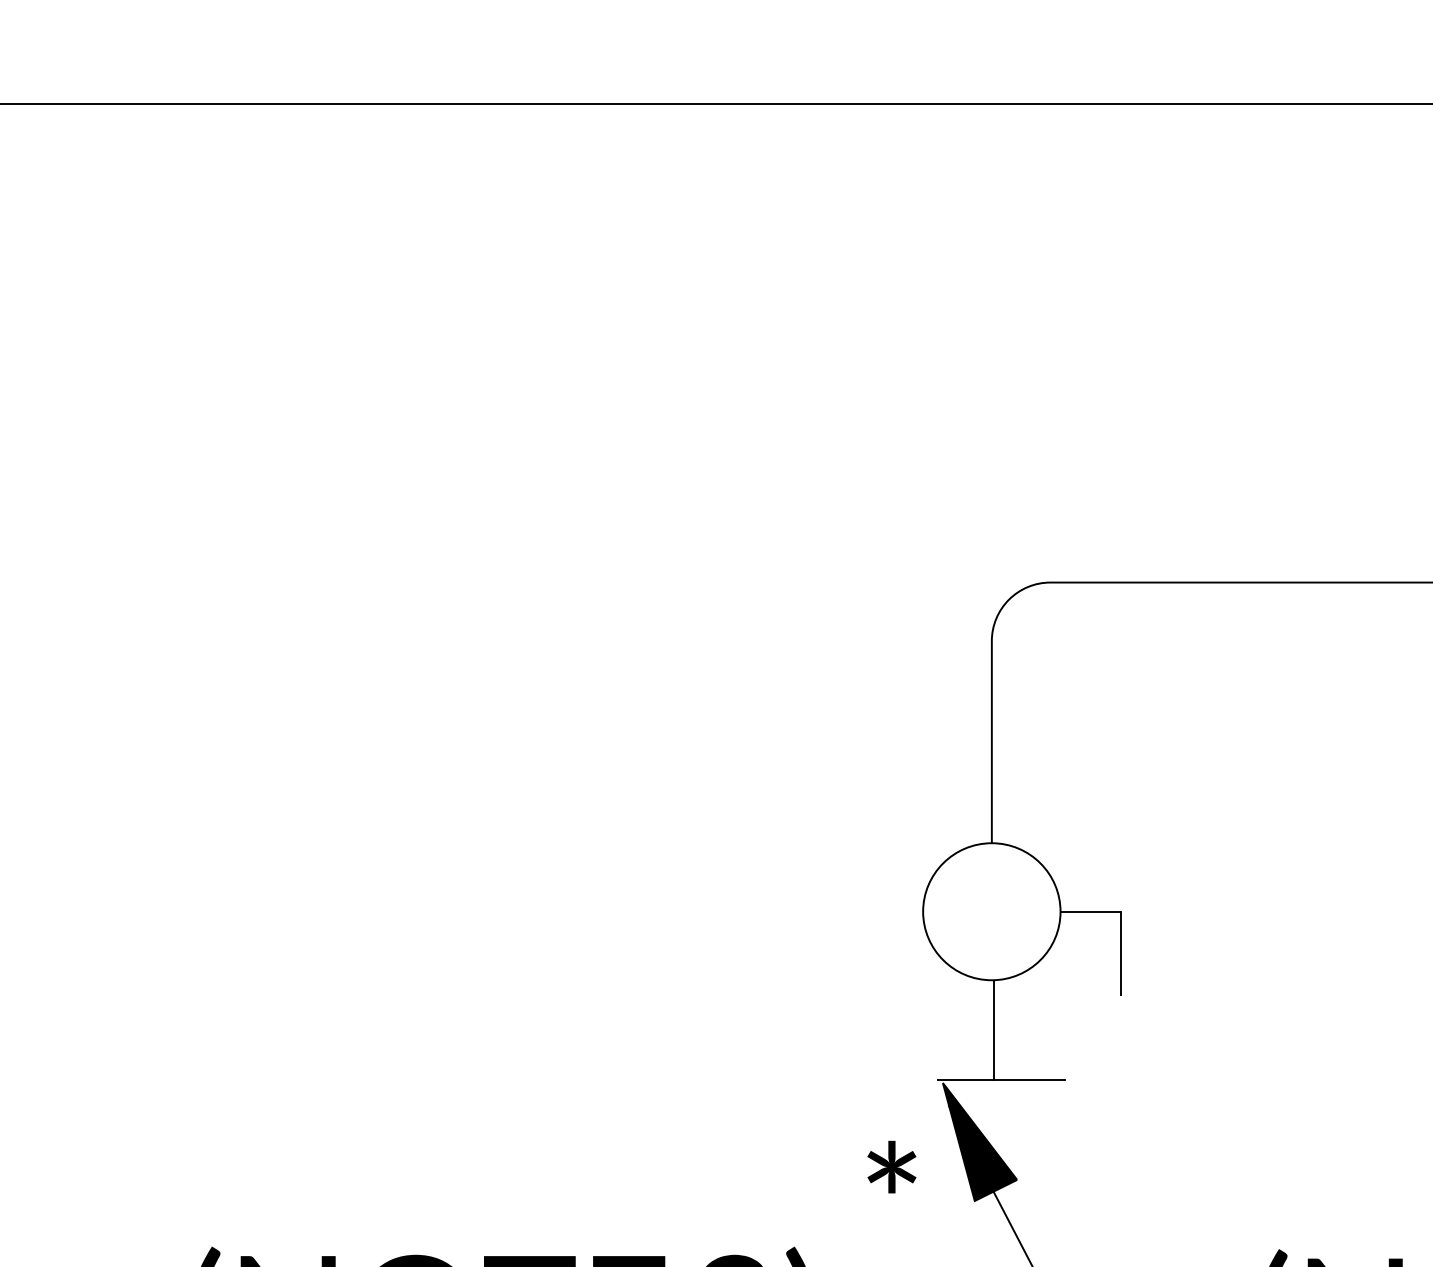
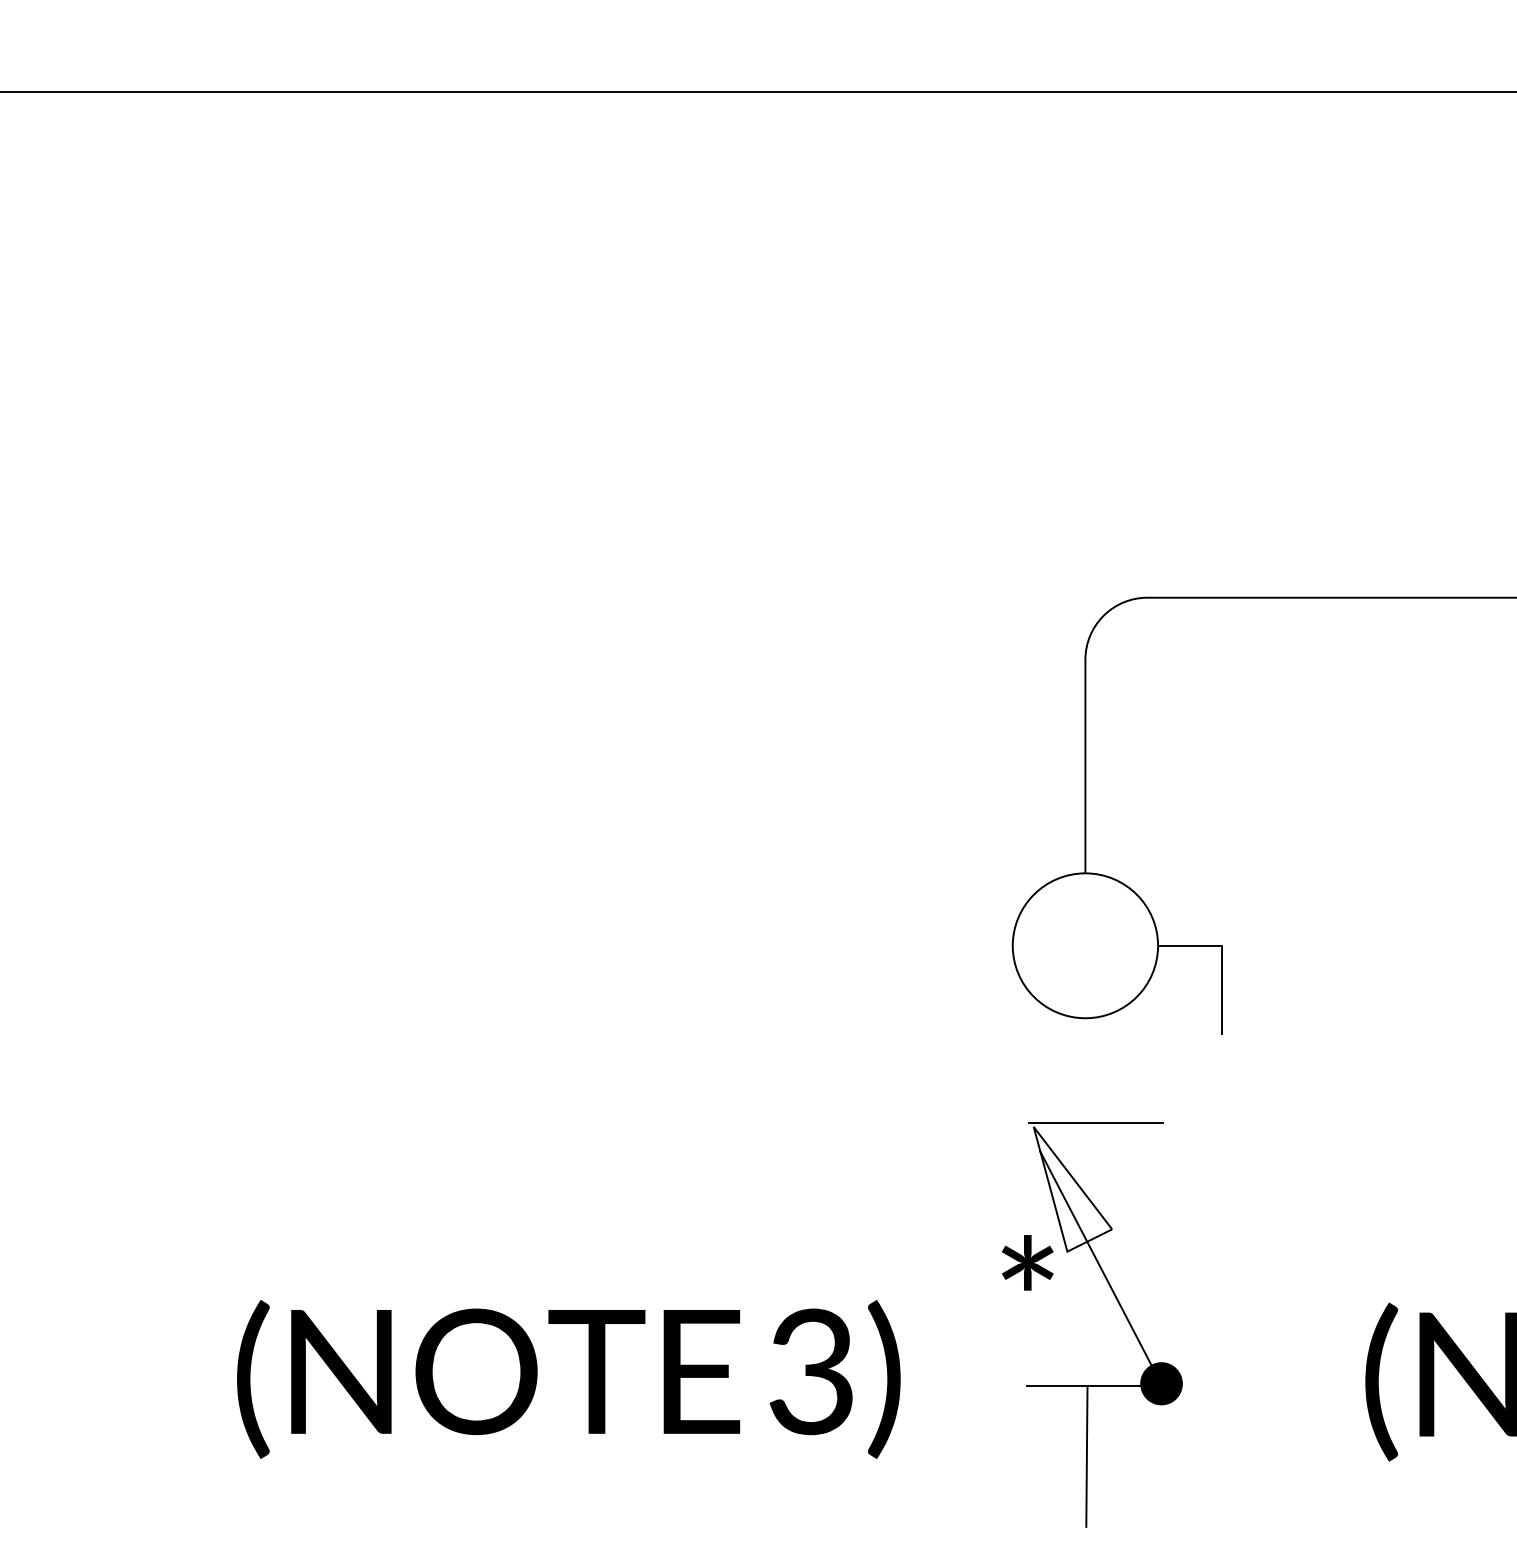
line: (993, 1030) -> (1087, 1071), removed
fill: (979, 1141) -> (1072, 1188), removed
text: (891, 1166) -> (1027, 1262), moved

